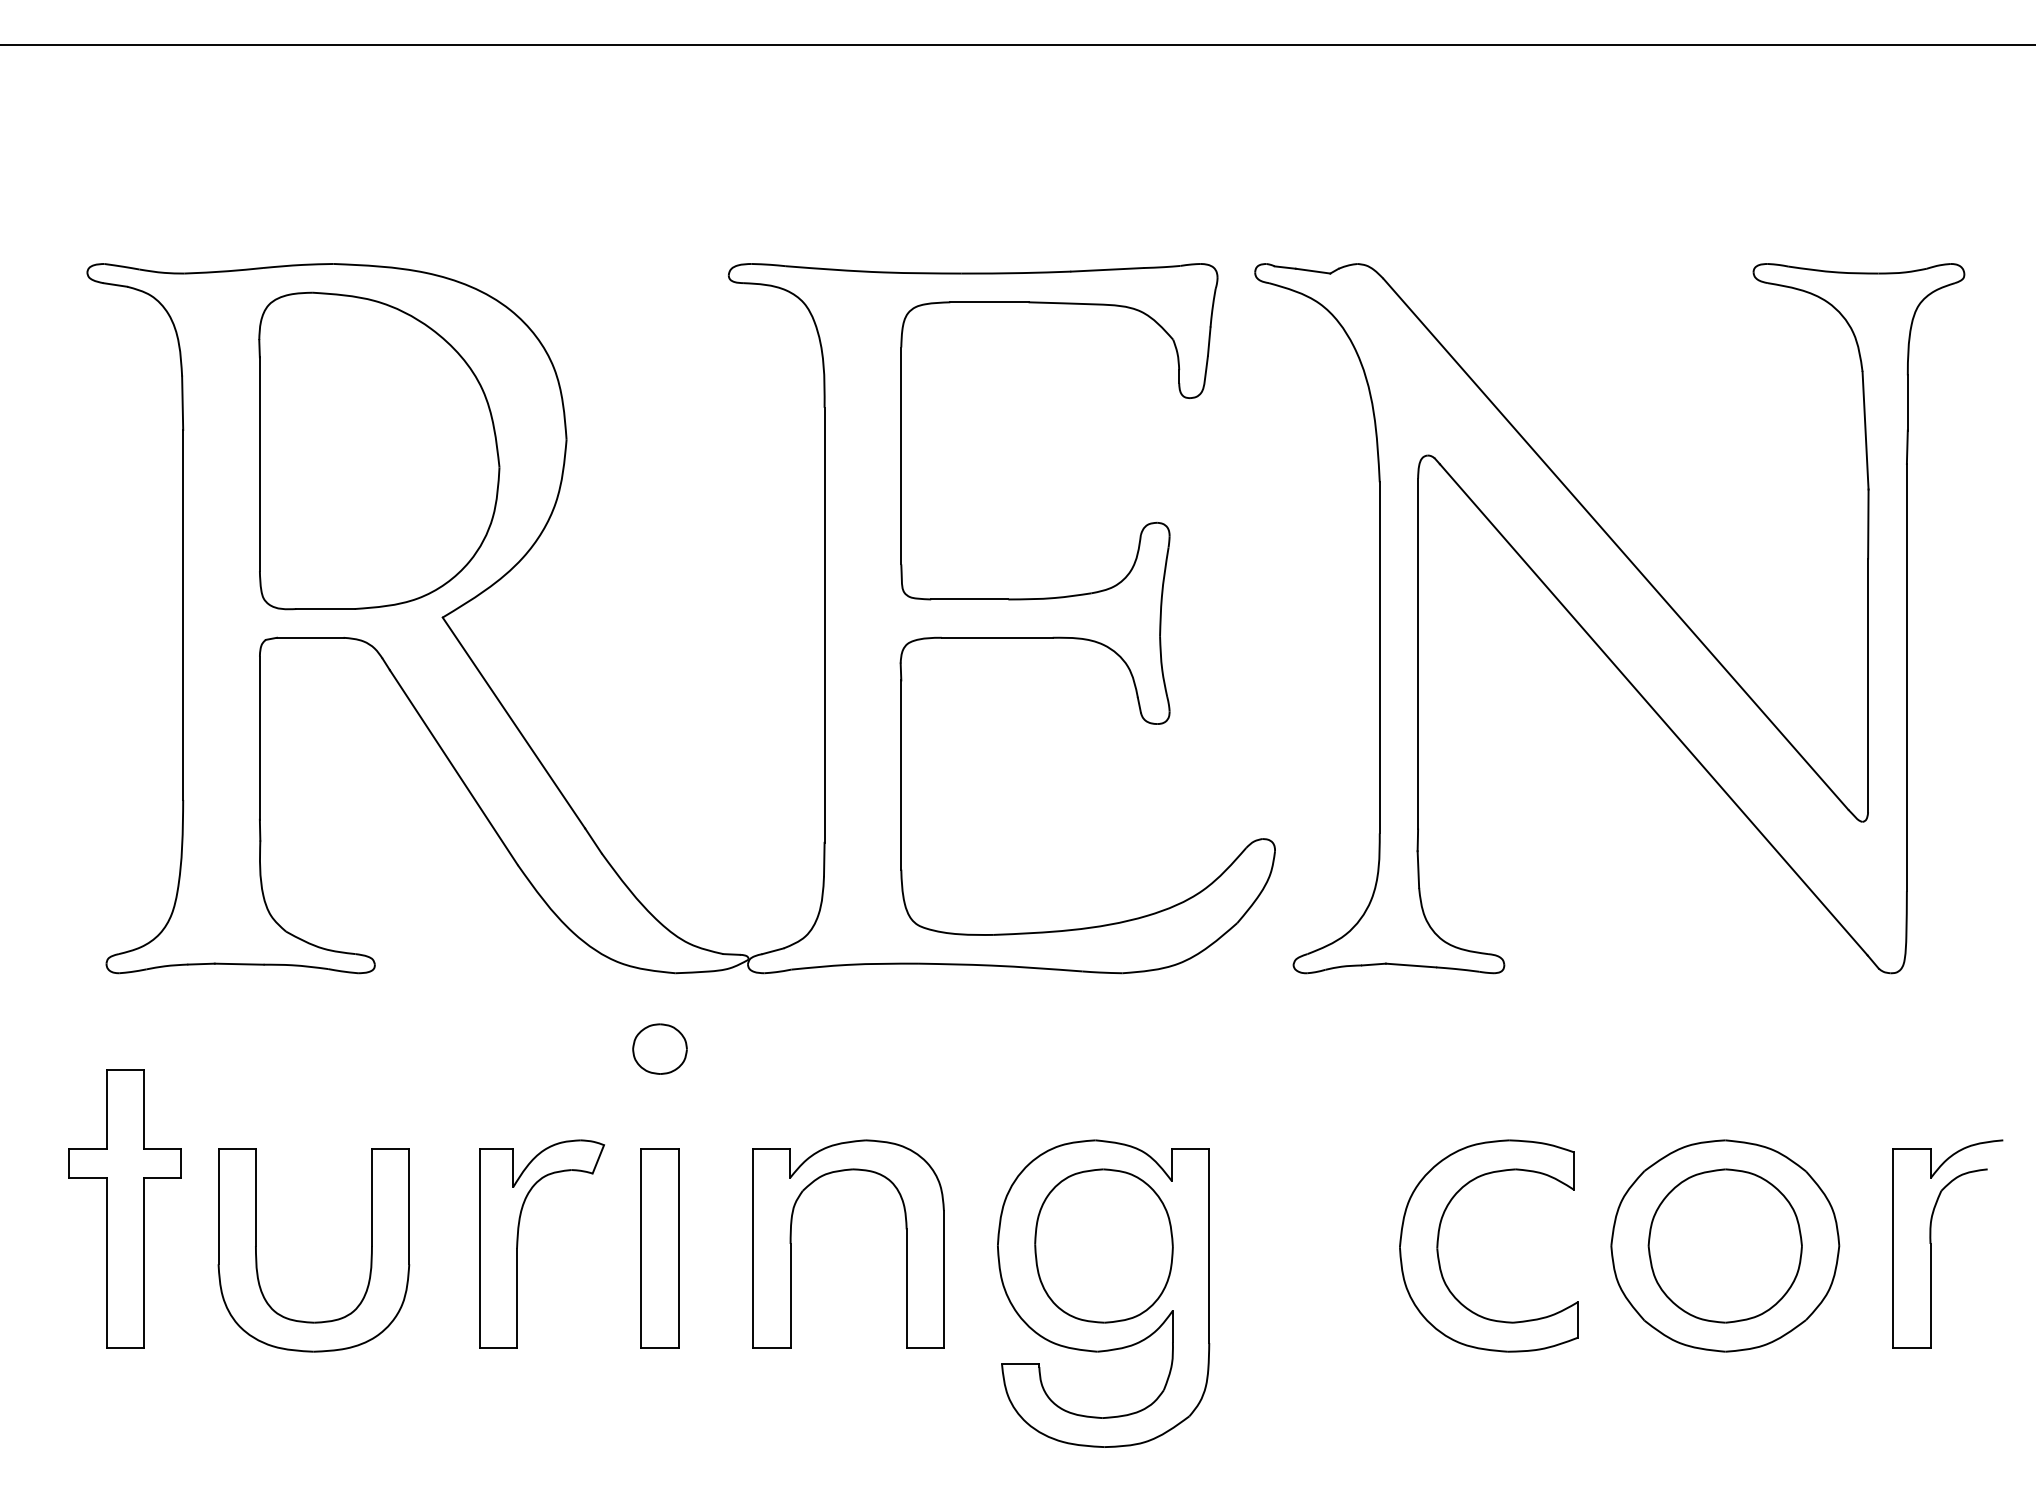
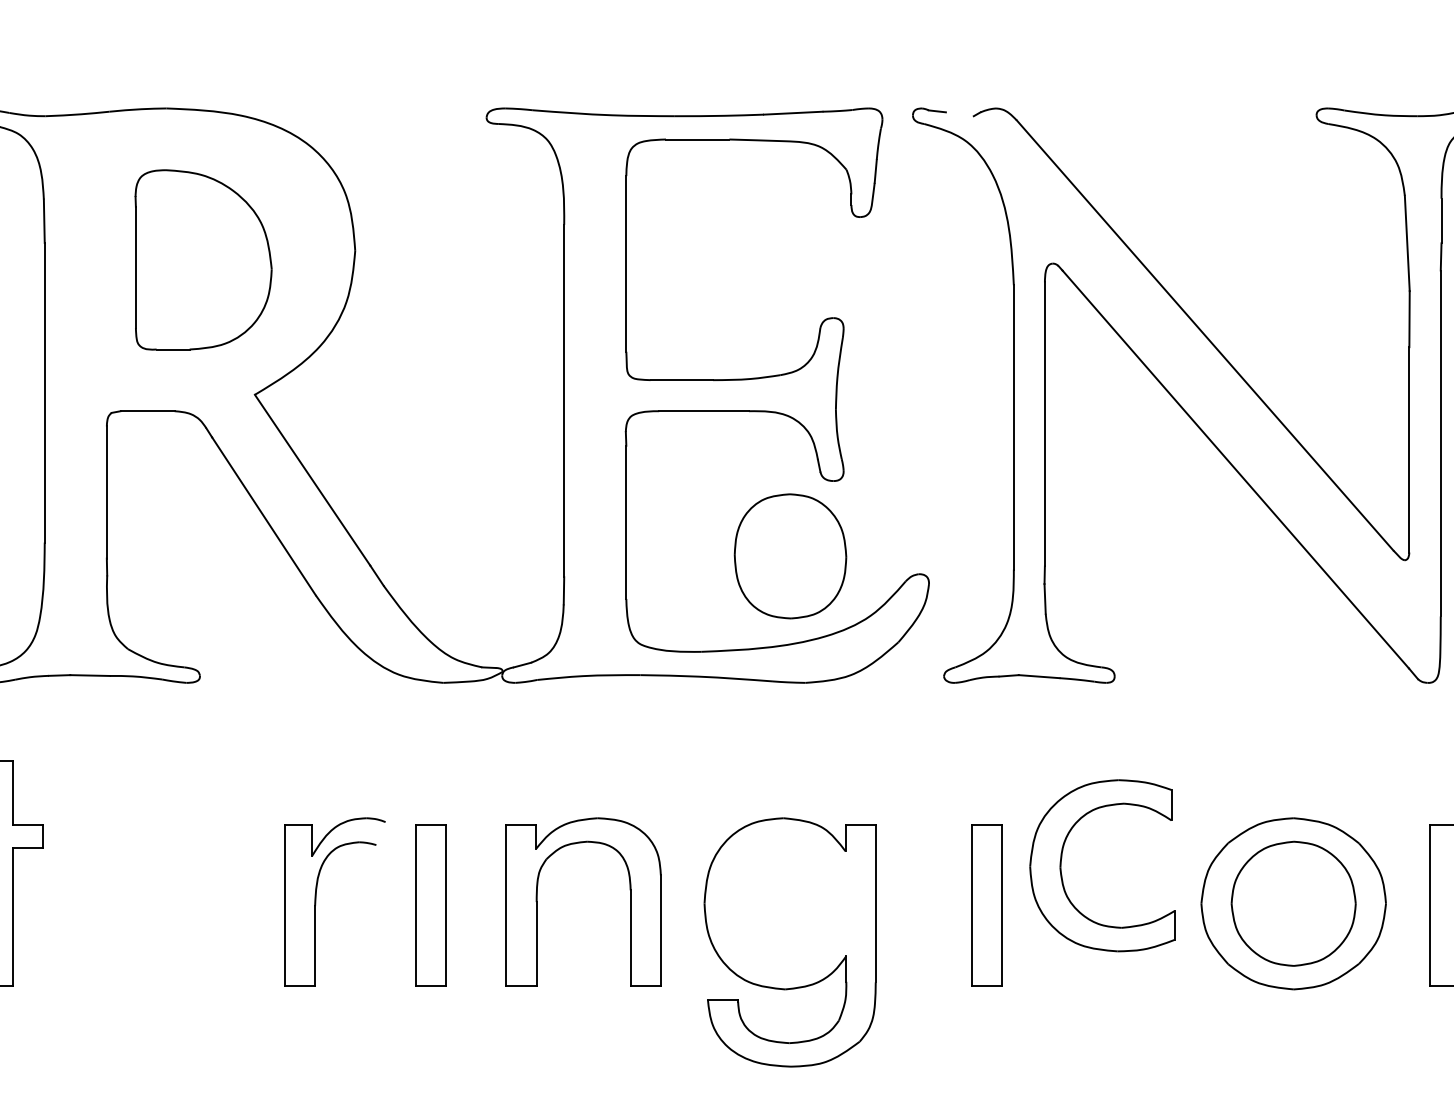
line: (1312, 270) -> (959, 113), removed
part: (379, 450) -> (203, 259), size x0.7
part: (659, 1048) -> (430, 743), removed
line: (598, 1159) -> (381, 833), removed
part: (1439, 1237) -> (1062, 858), moved
part: (1103, 1245) -> (790, 555), moved
part: (1346, 1248) -> (986, 905), added
part: (257, 1257) -> (104, 913), removed

